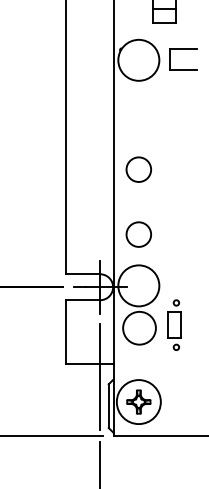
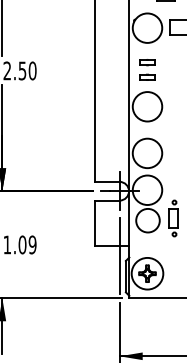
part: (138, 117) -> (147, 69), added
circle: (138, 169) -> (147, 106), size x1.67
circle: (138, 234) -> (147, 153), size x1.67

